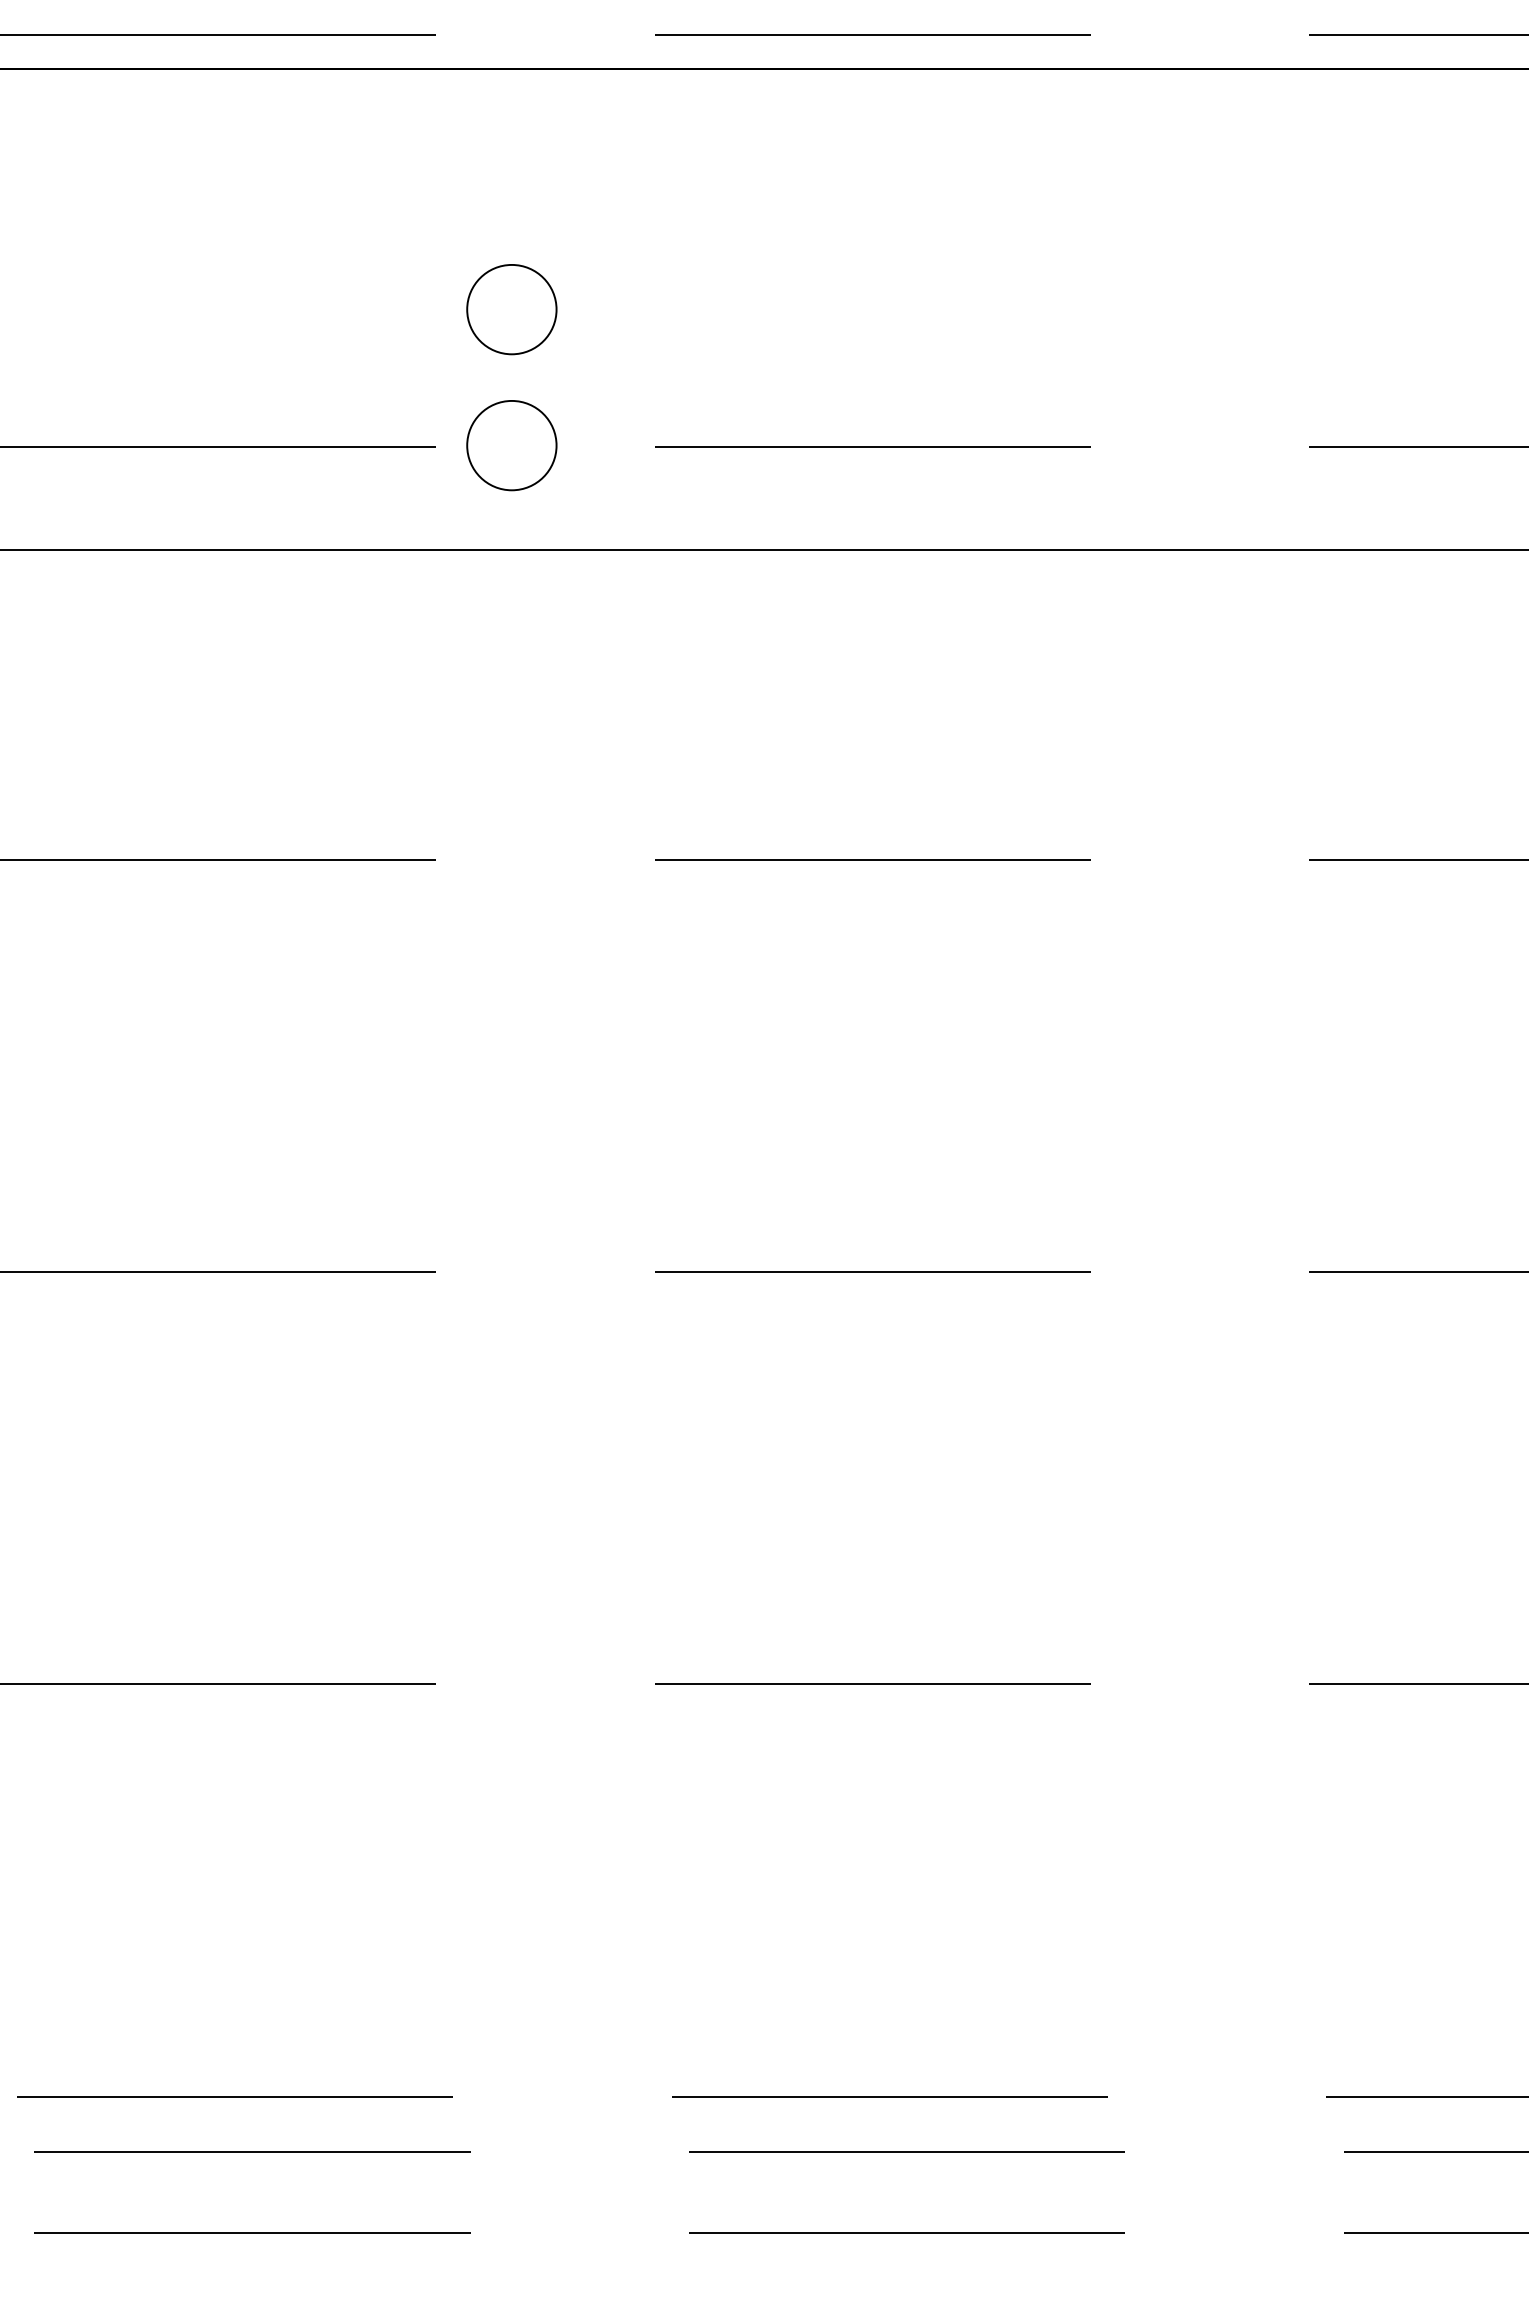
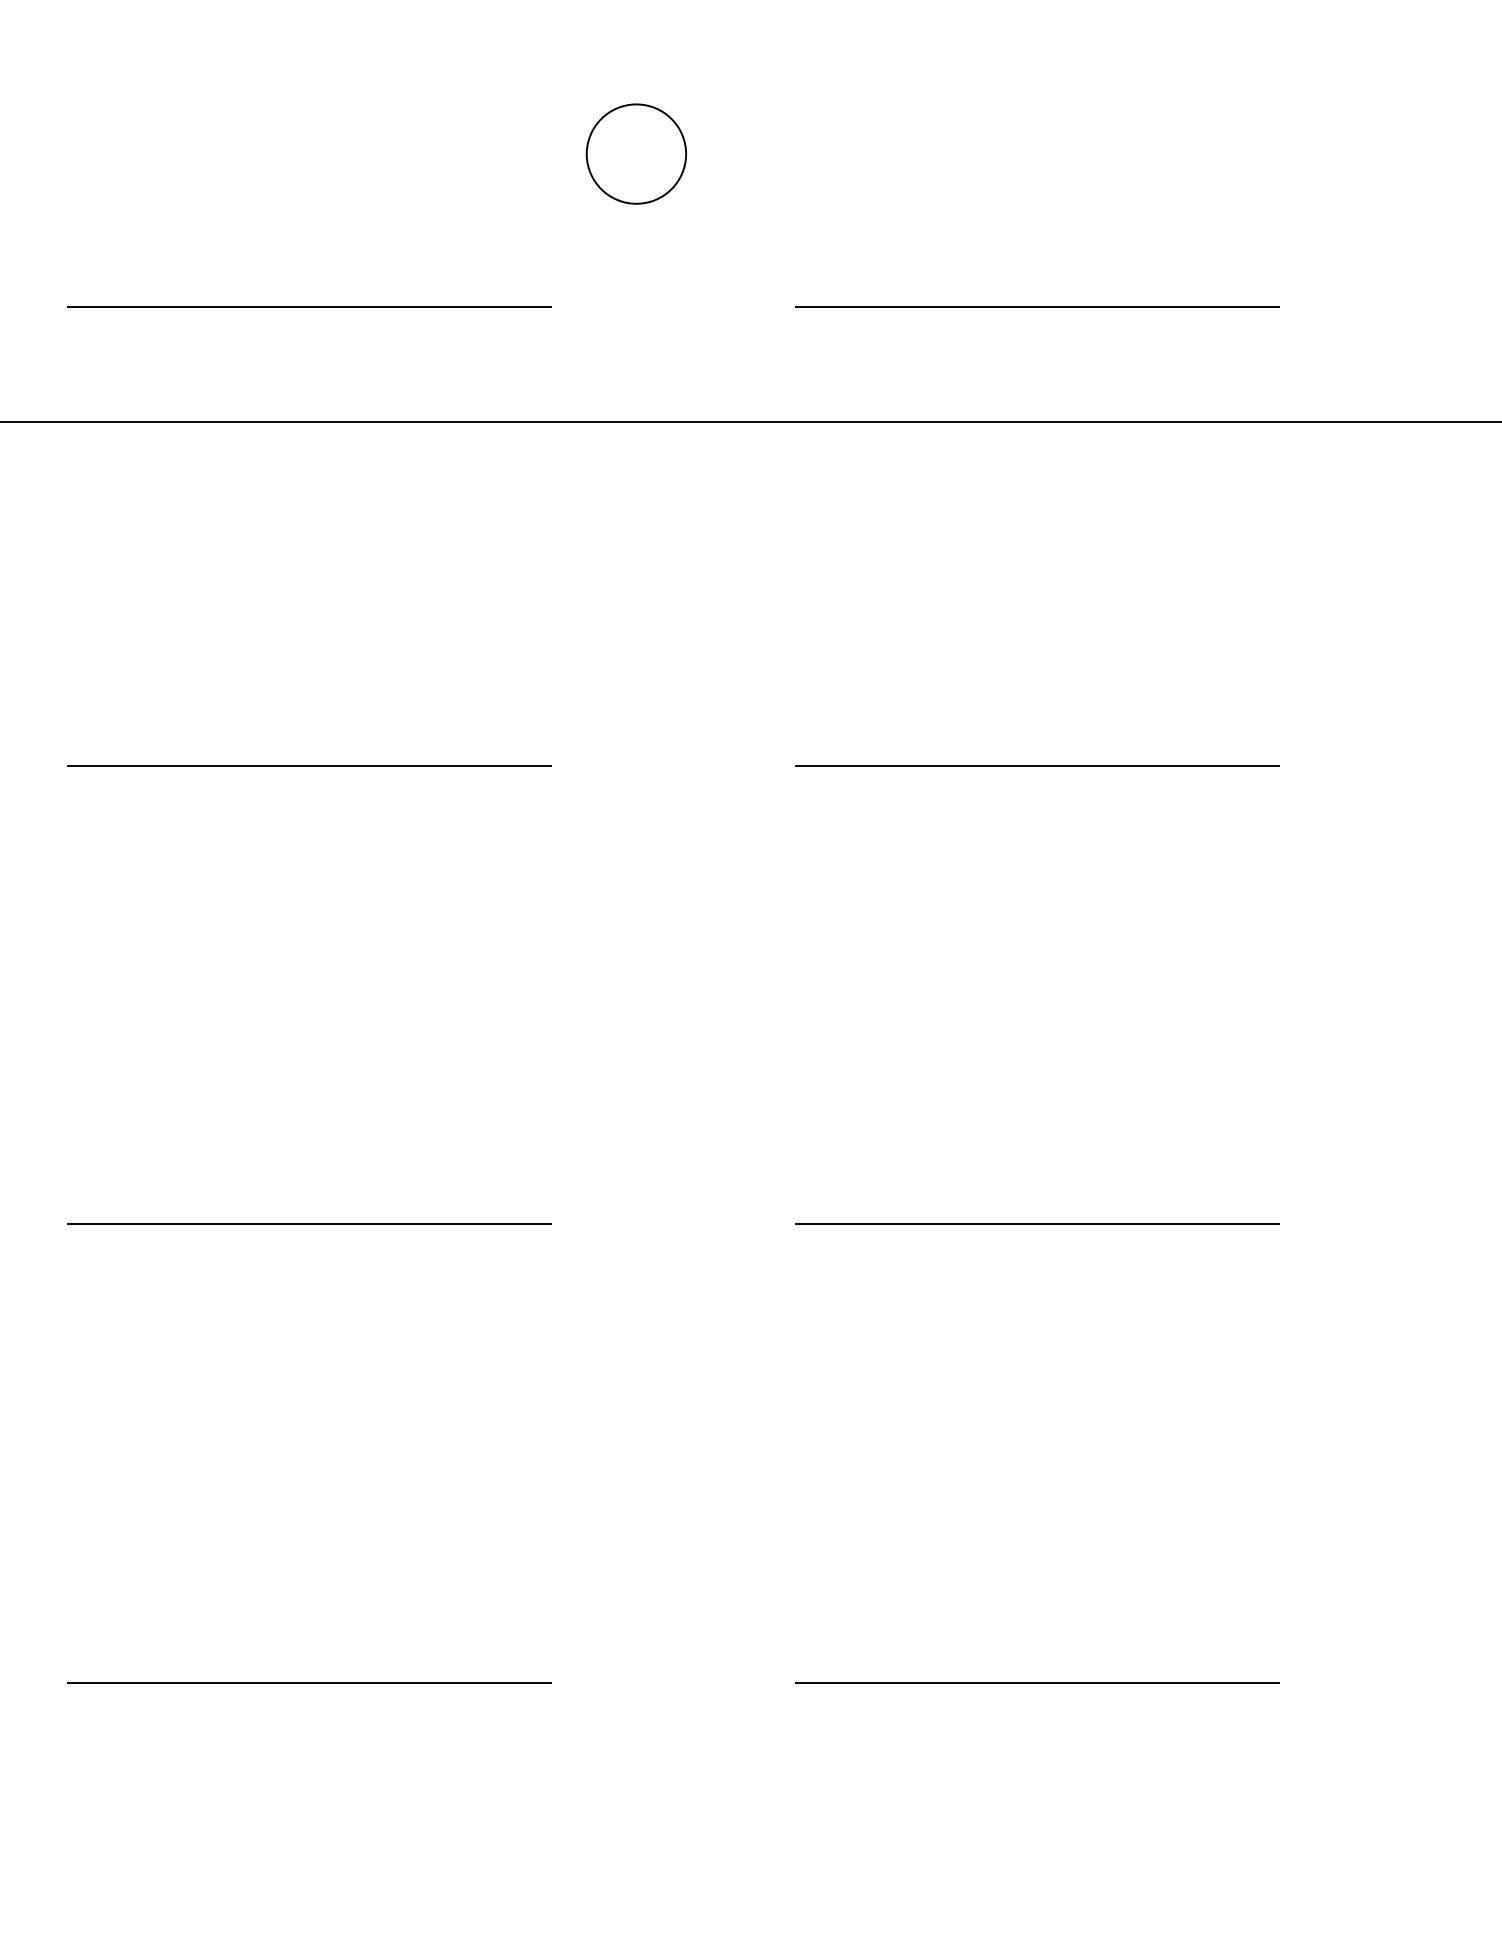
circle: (511, 445) -> (636, 305), removed

